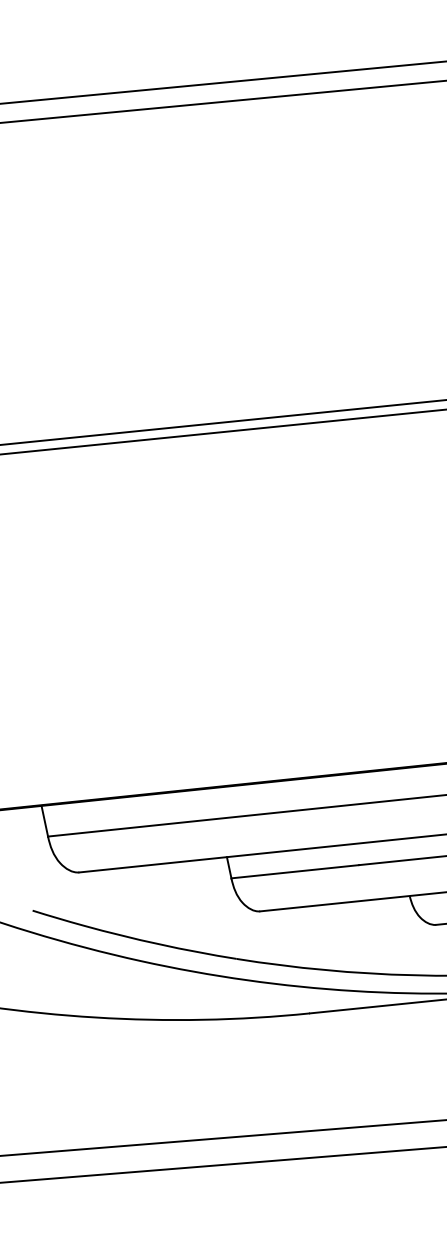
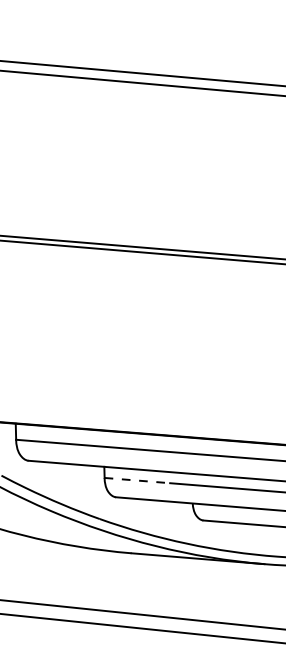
line: (295, 871) -> (137, 480), solid -> dashed

